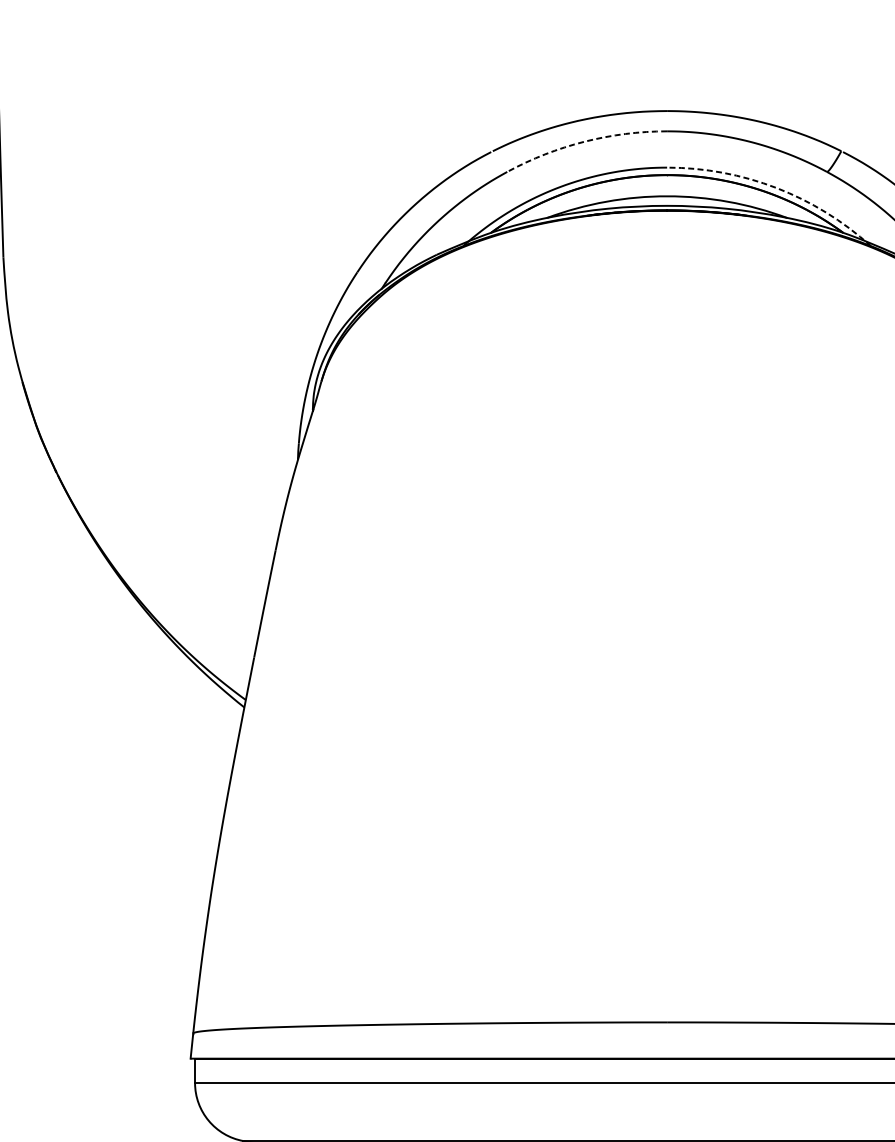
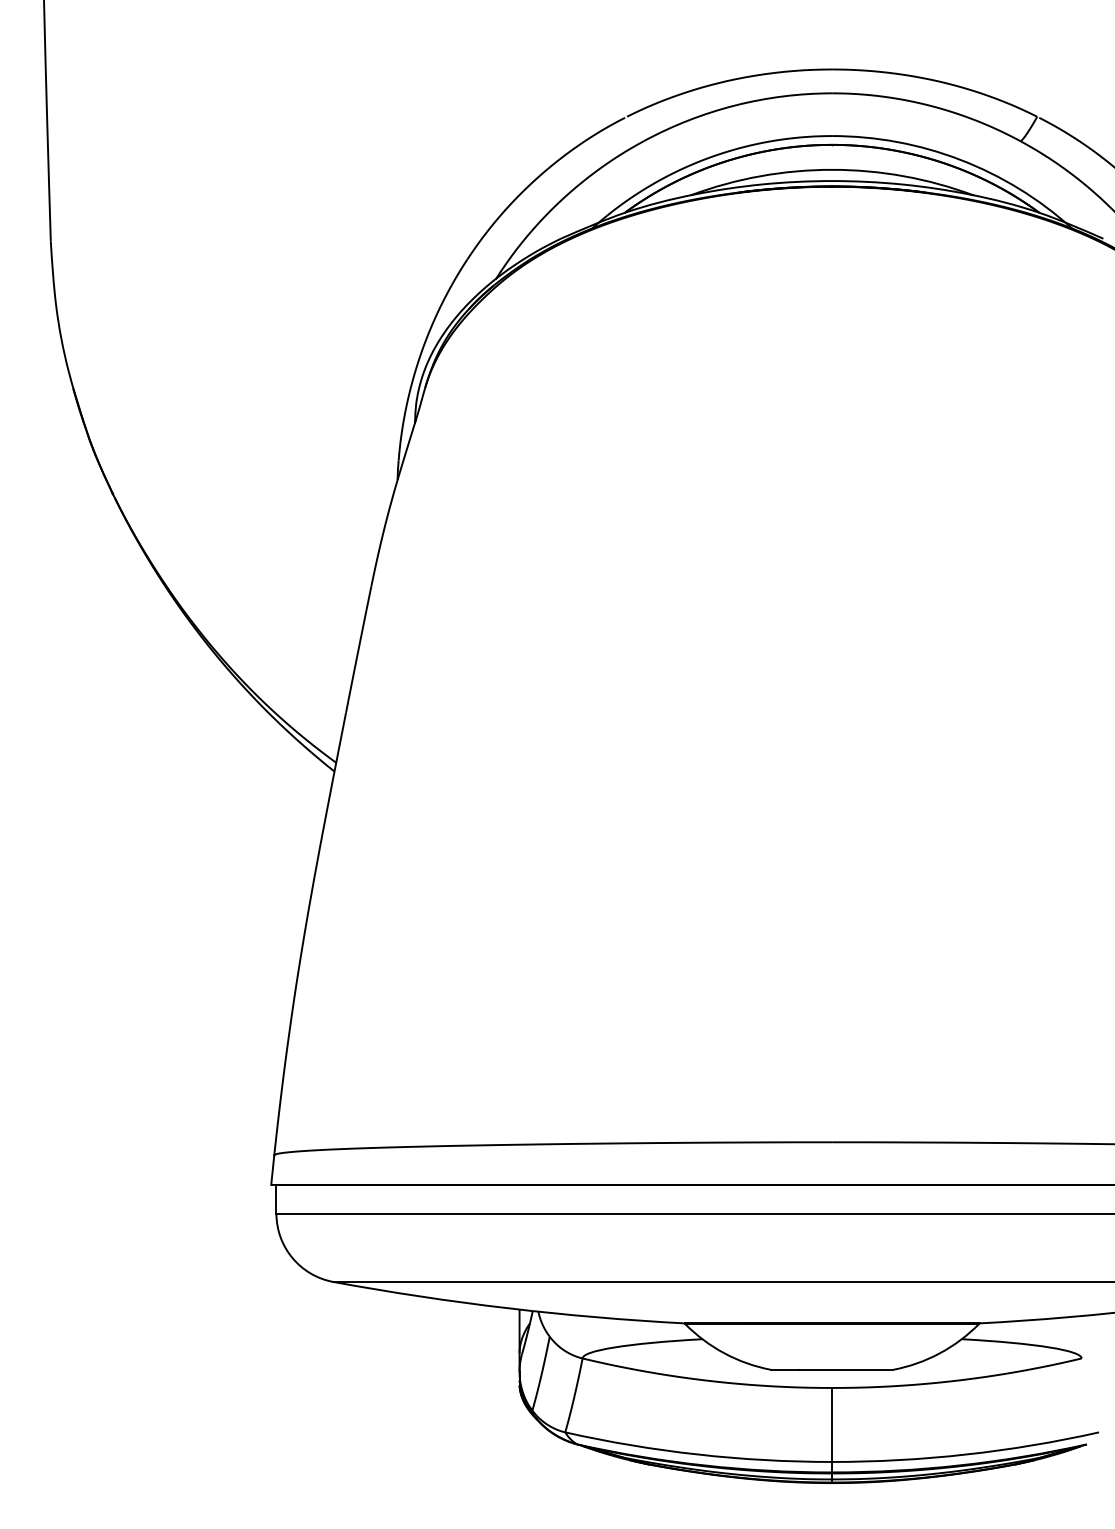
arc: (585, 141) -> (735, 105), dashed -> solid
arc: (776, 187) -> (960, 159), dashed -> solid

